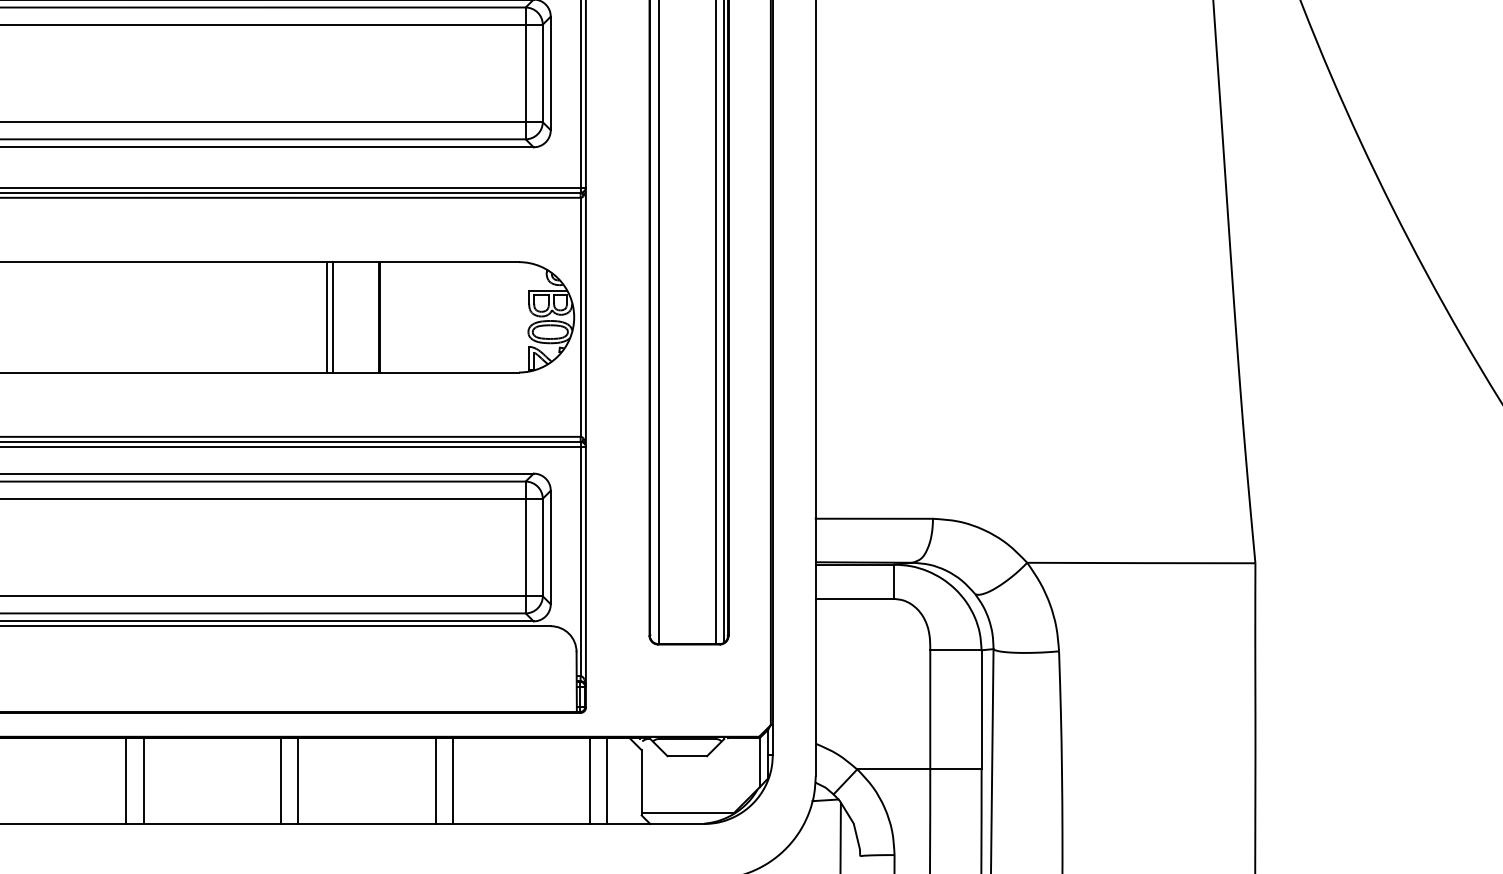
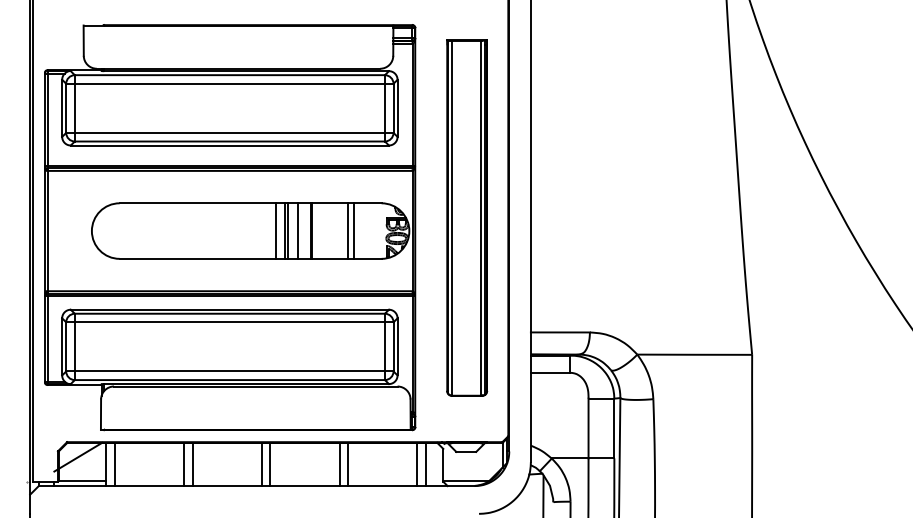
line: (308, 316) -> (275, 230), added
line: (351, 316) -> (297, 230), added
line: (451, 316) -> (347, 230), added
line: (463, 316) -> (353, 230), added

